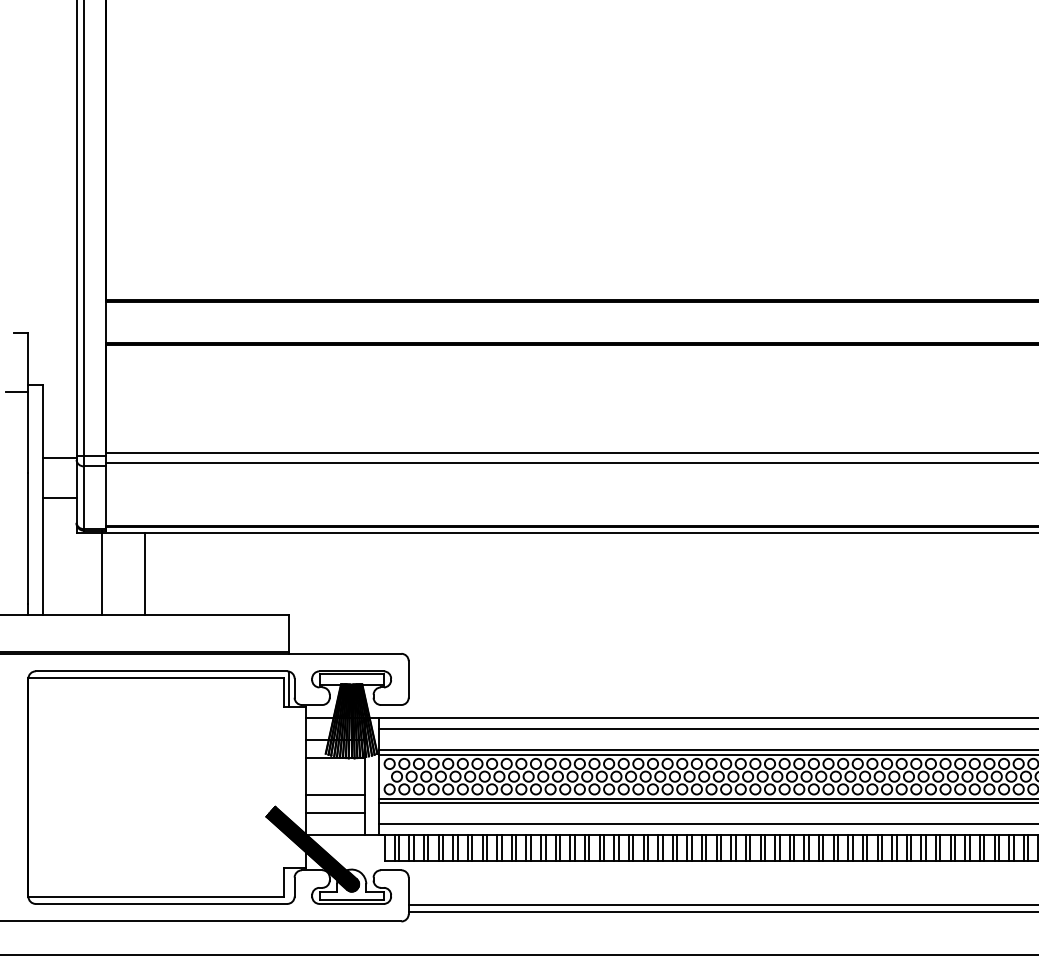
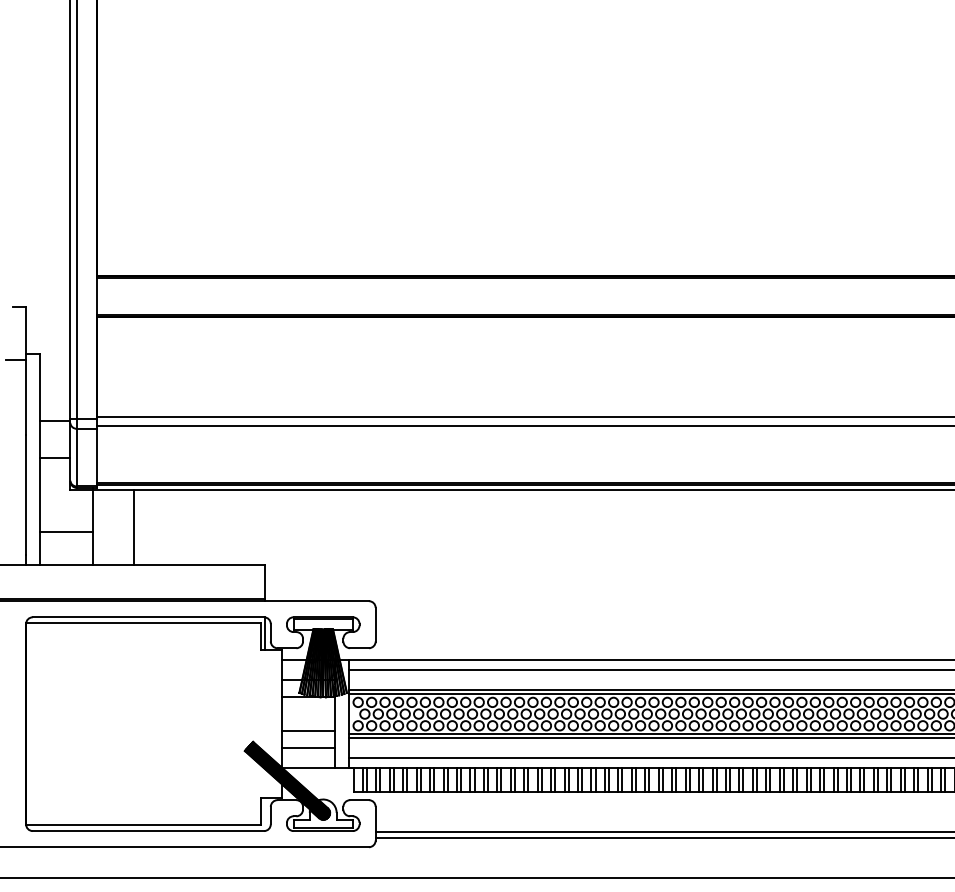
line: (72, 578) -> (66, 531), added

